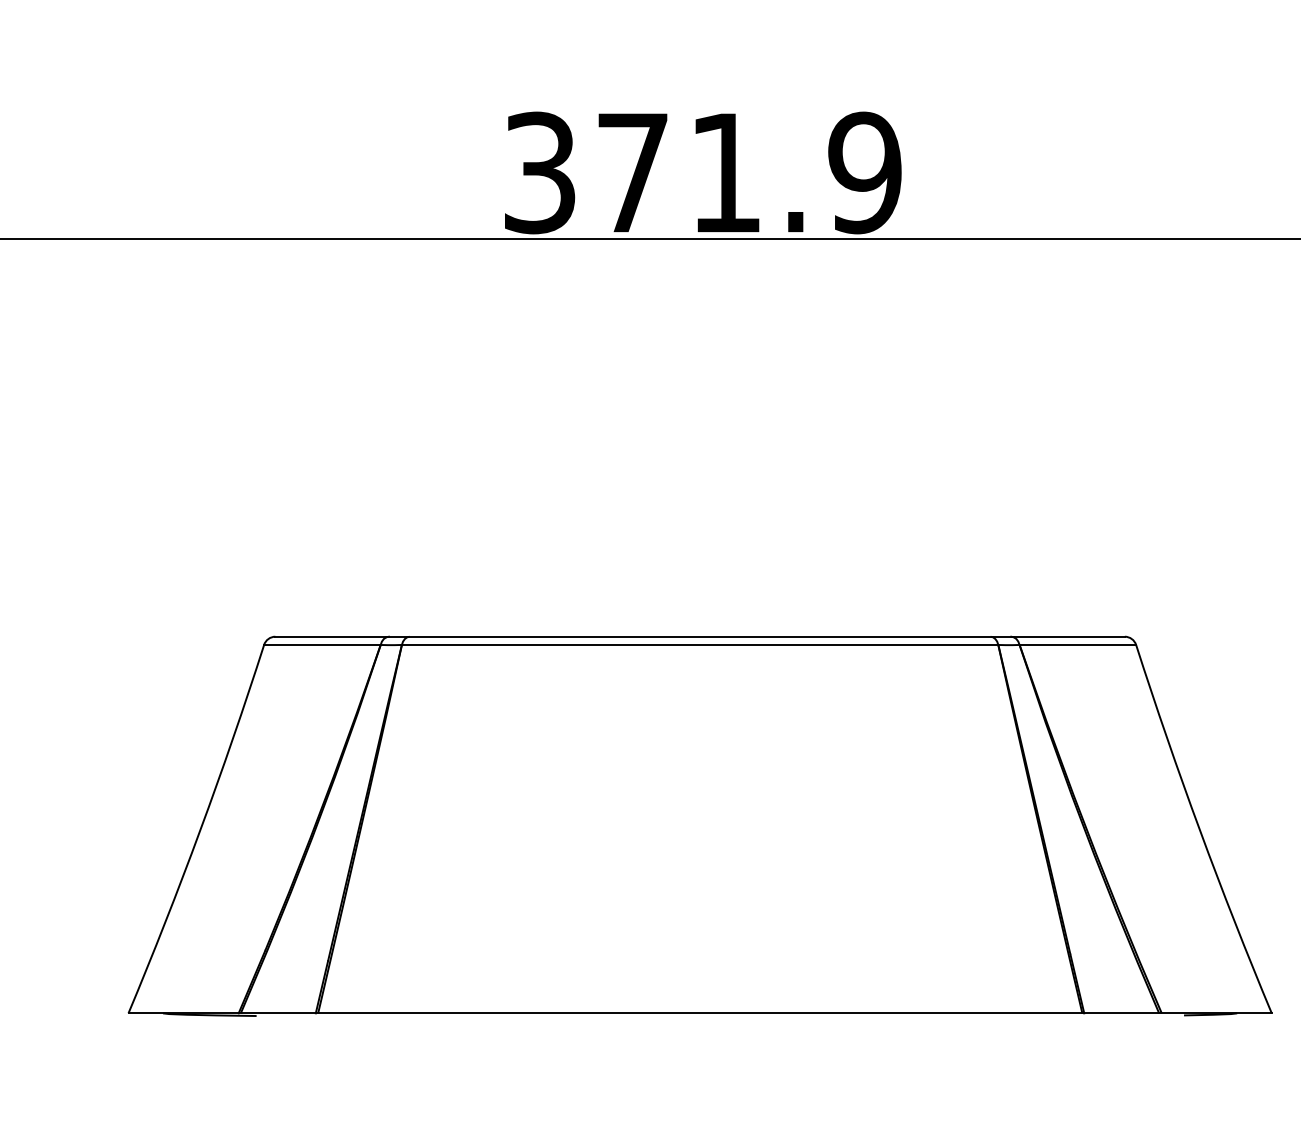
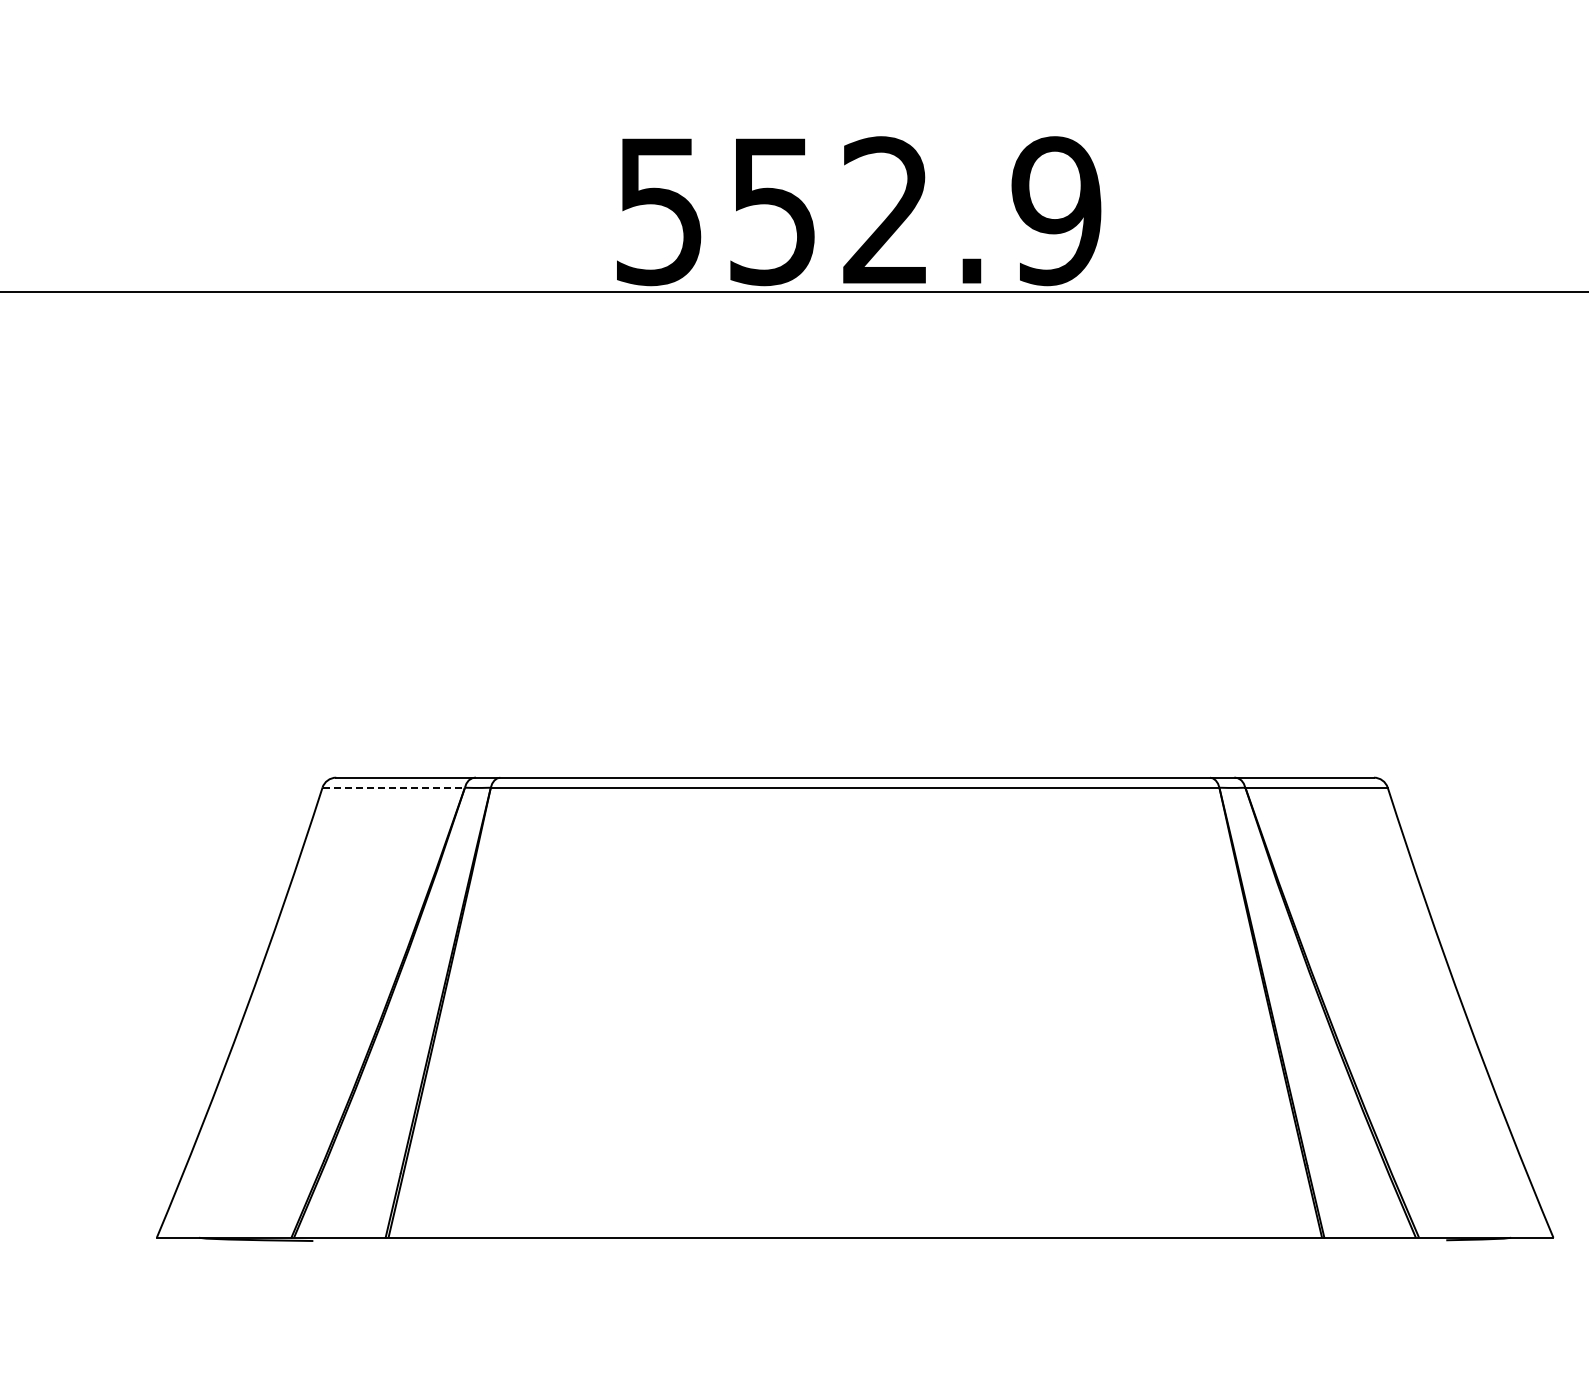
text: (631, 173) -> (771, 211), 371.9 -> 552.9
line: (323, 644) -> (394, 787), solid -> dashed

